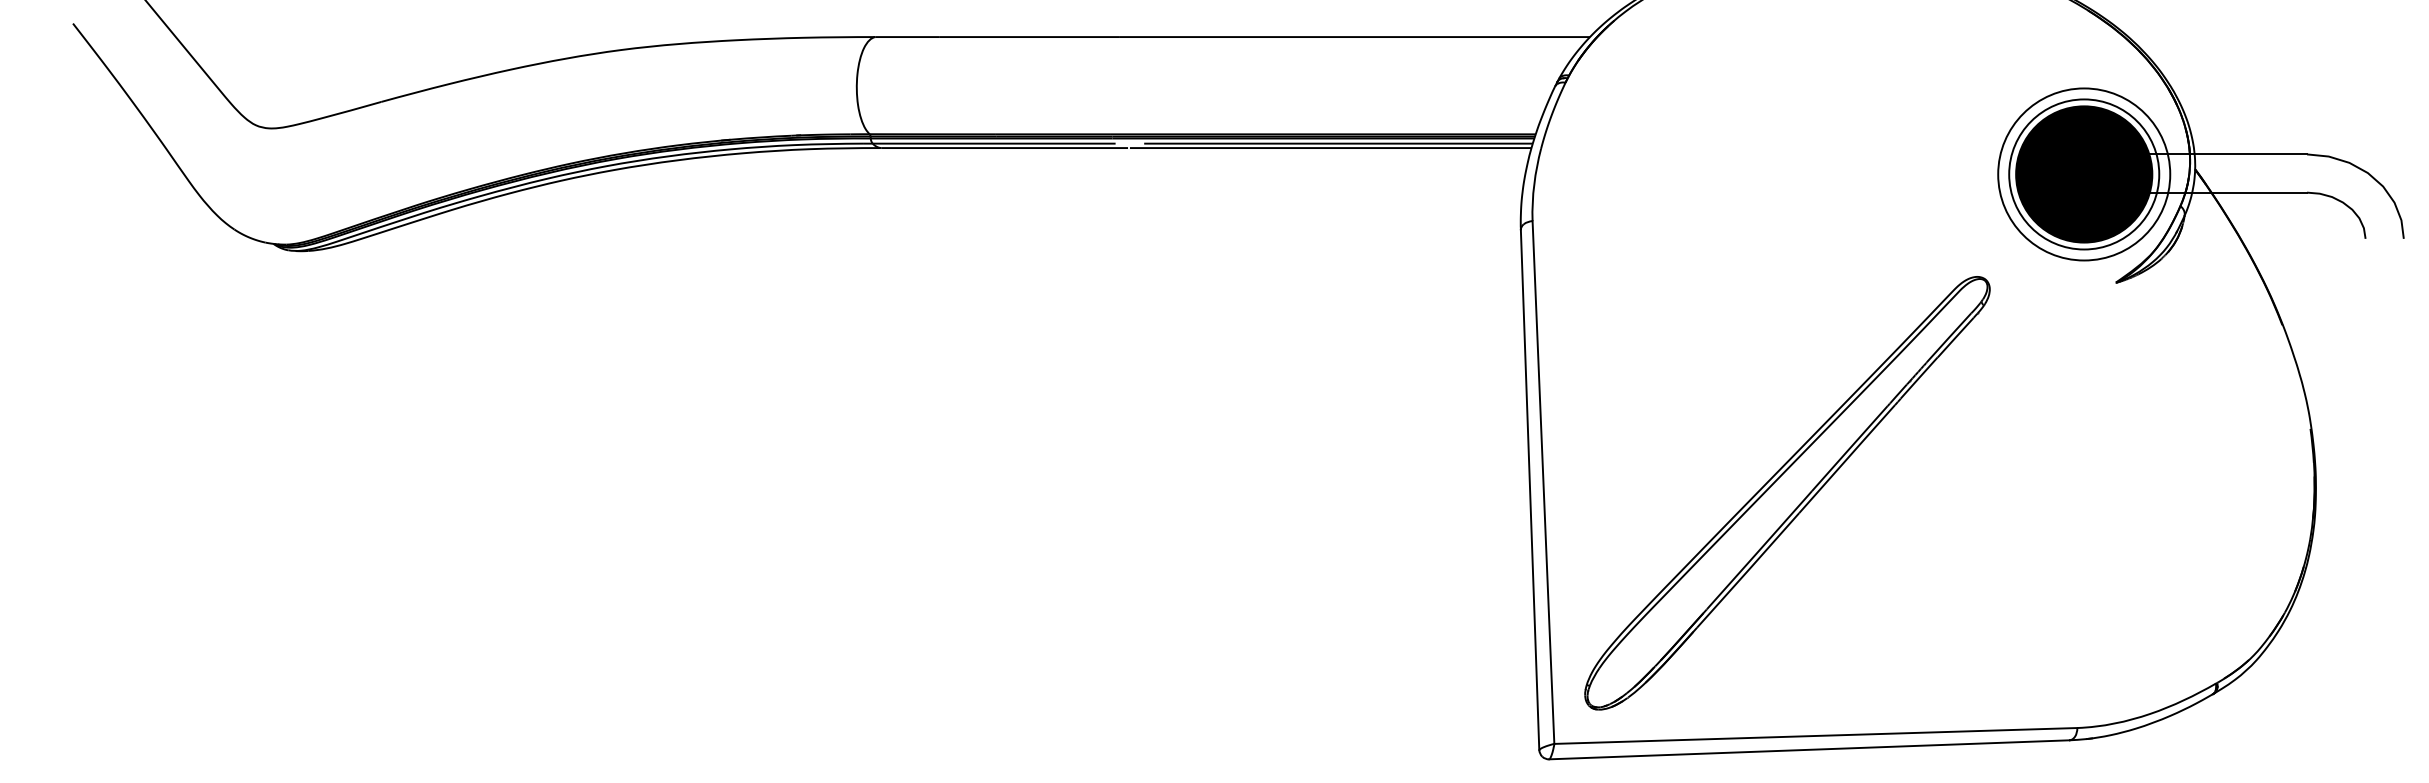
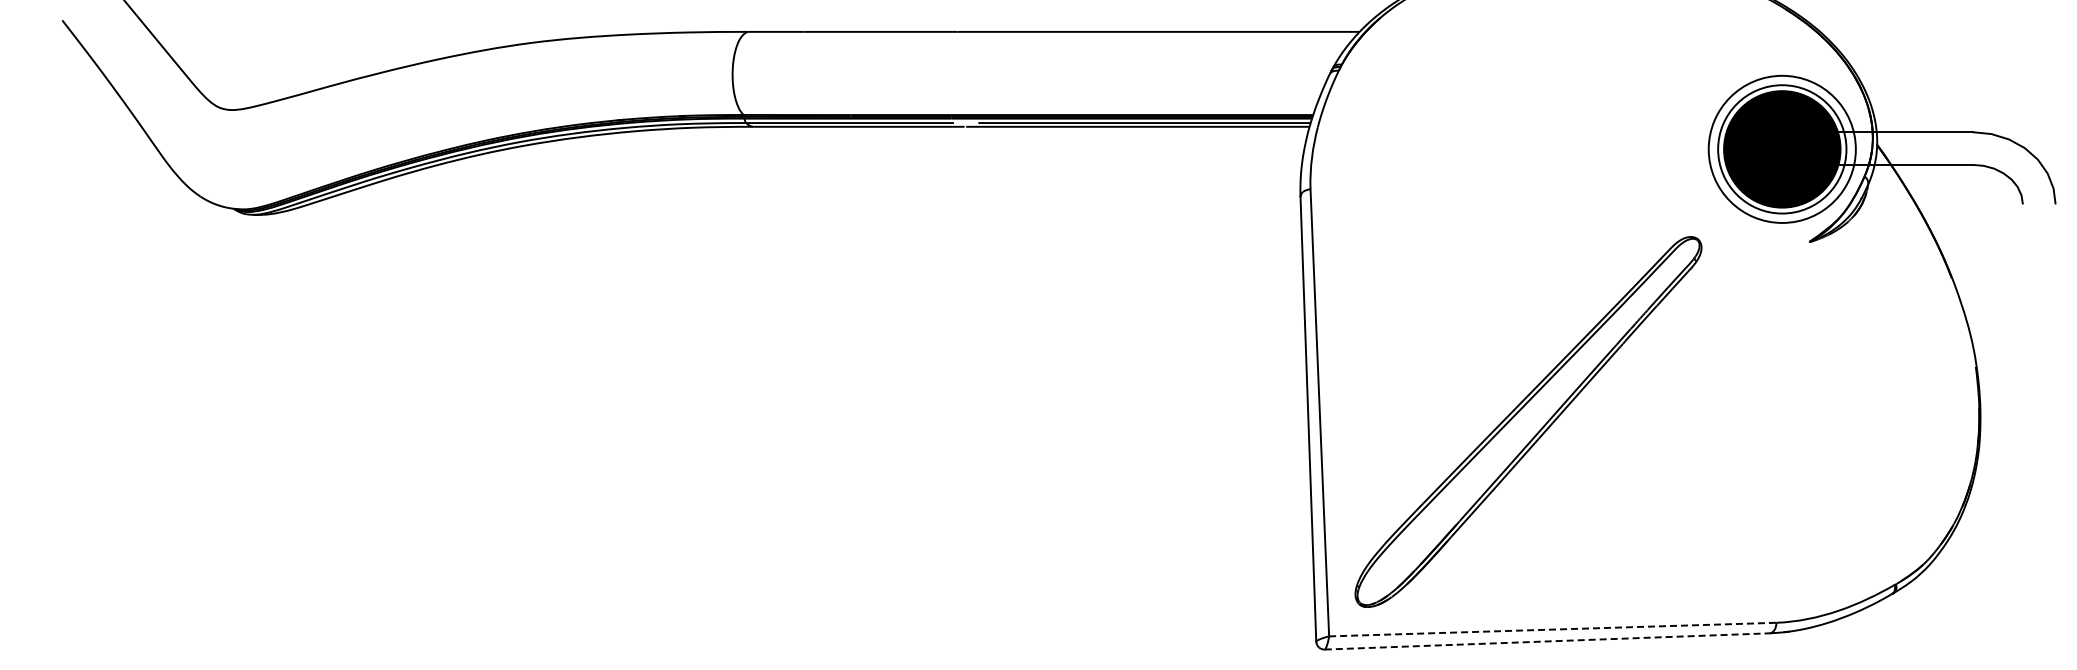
line: (1815, 735) -> (1552, 629), solid -> dashed
line: (1809, 749) -> (1547, 641), solid -> dashed

